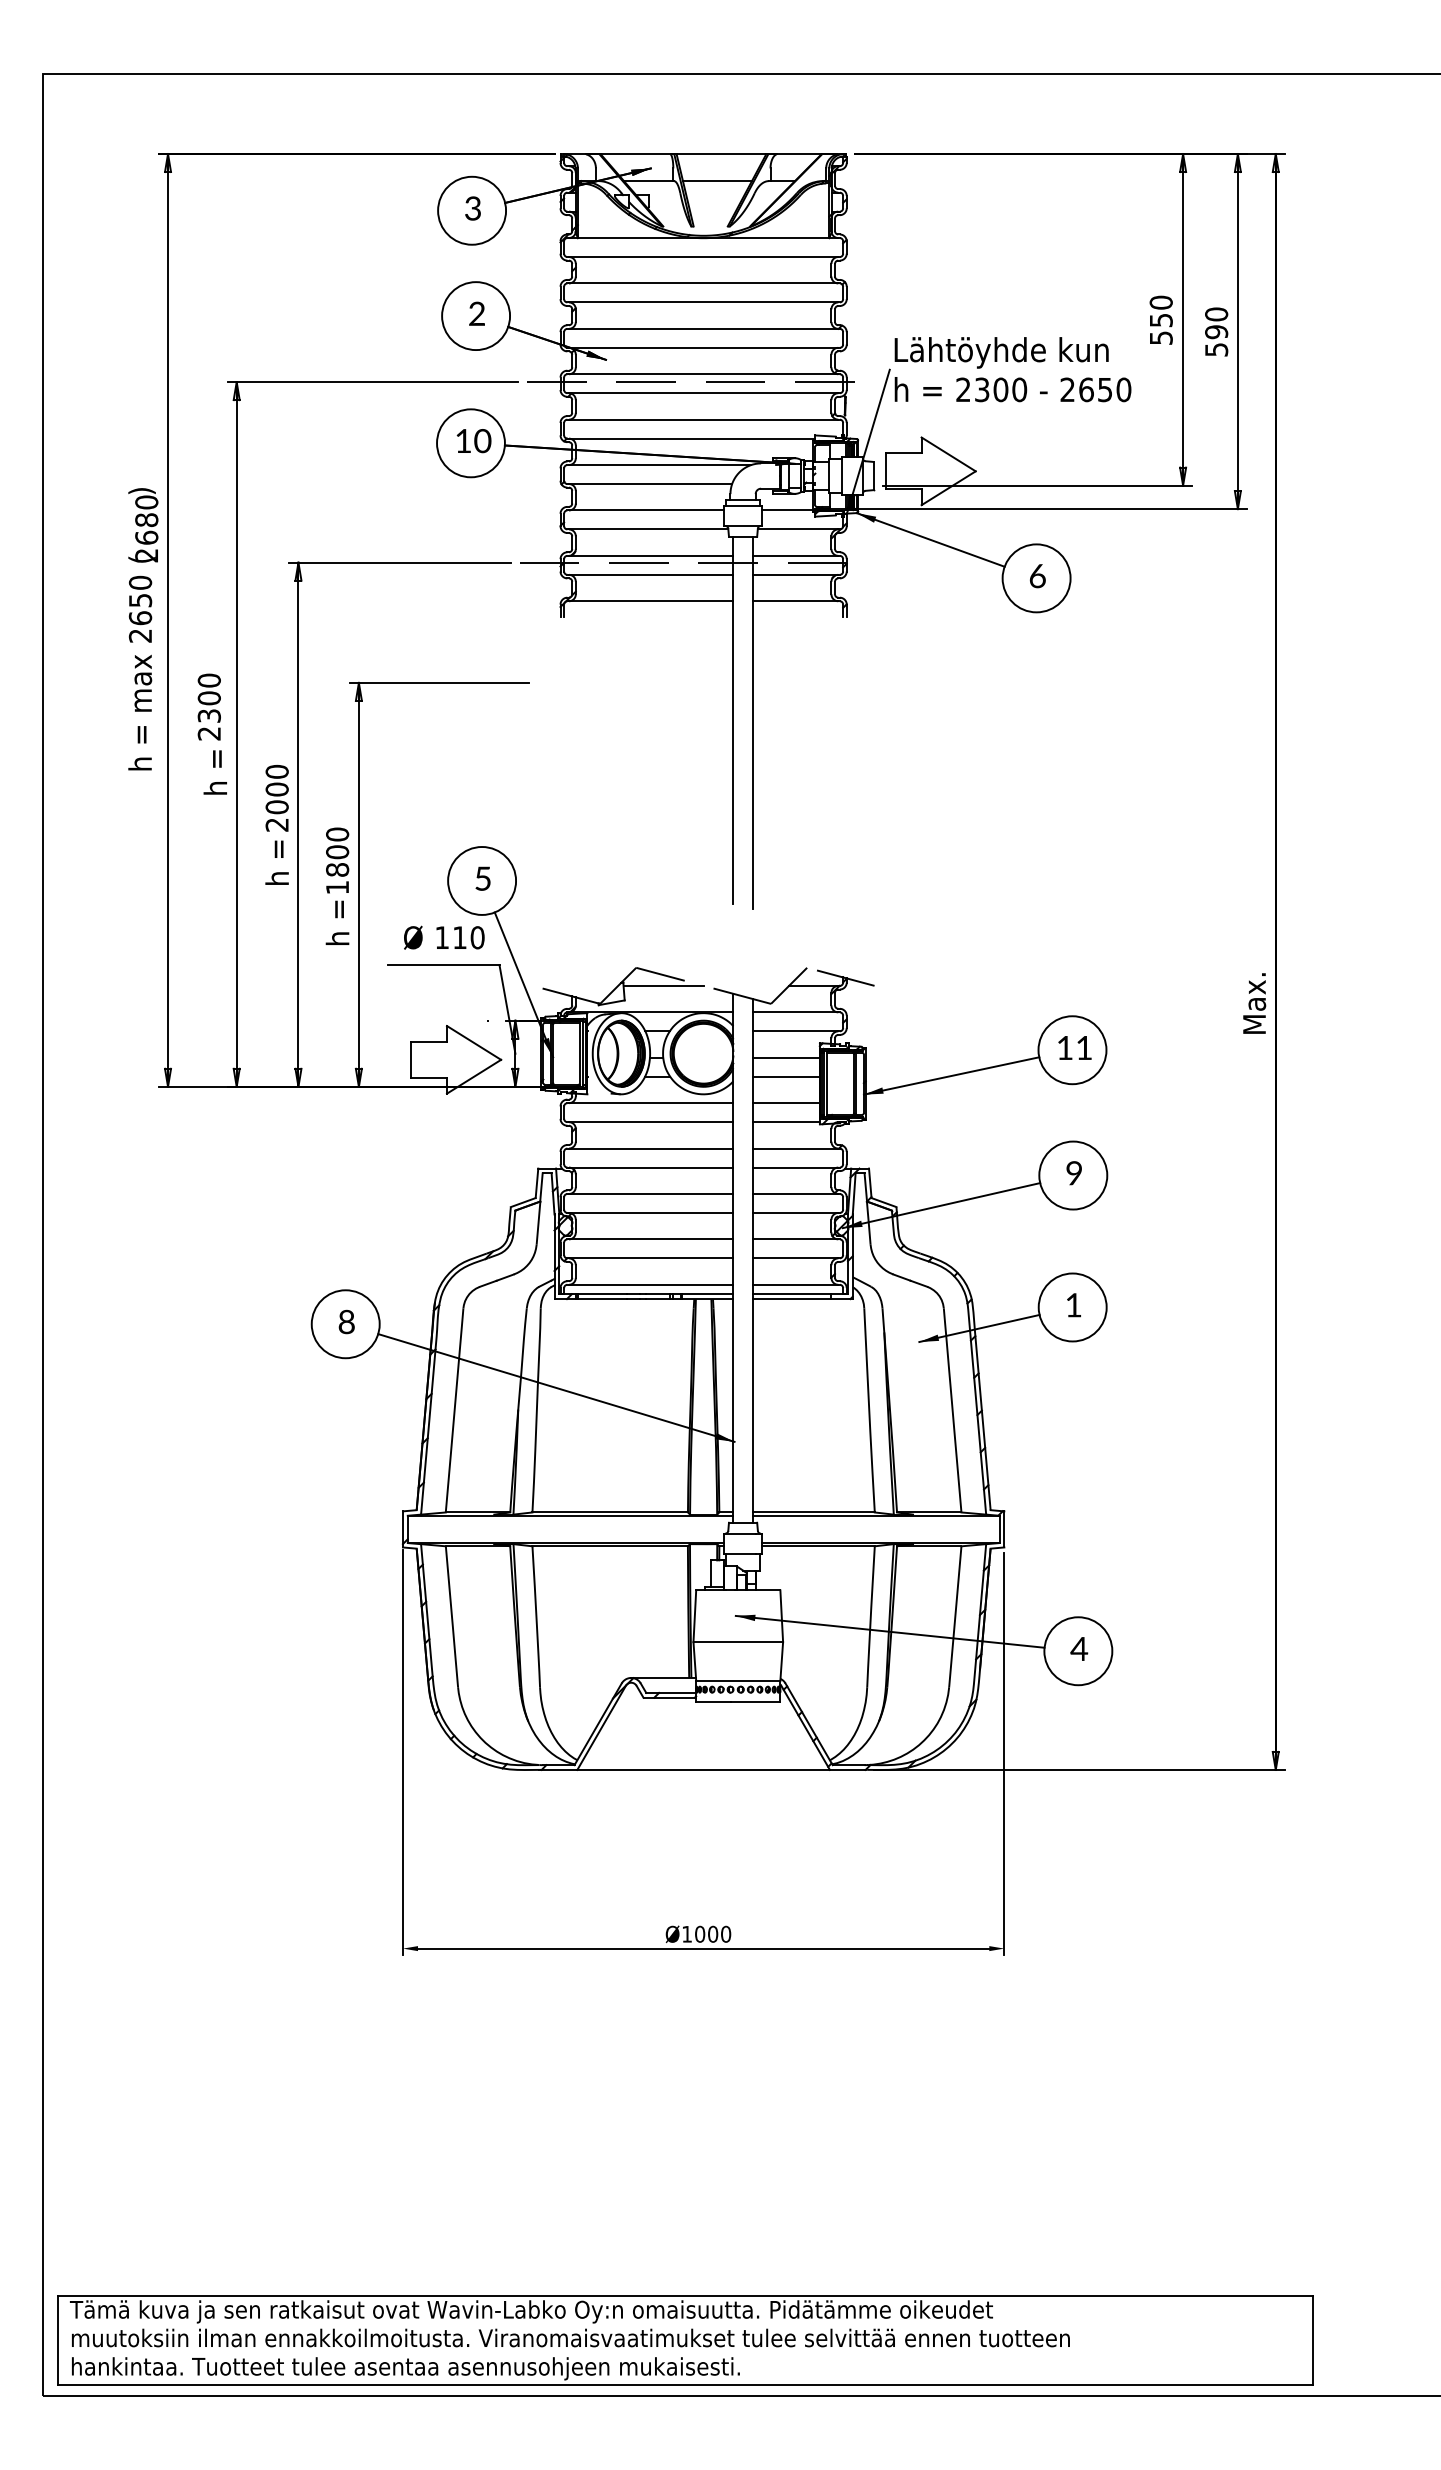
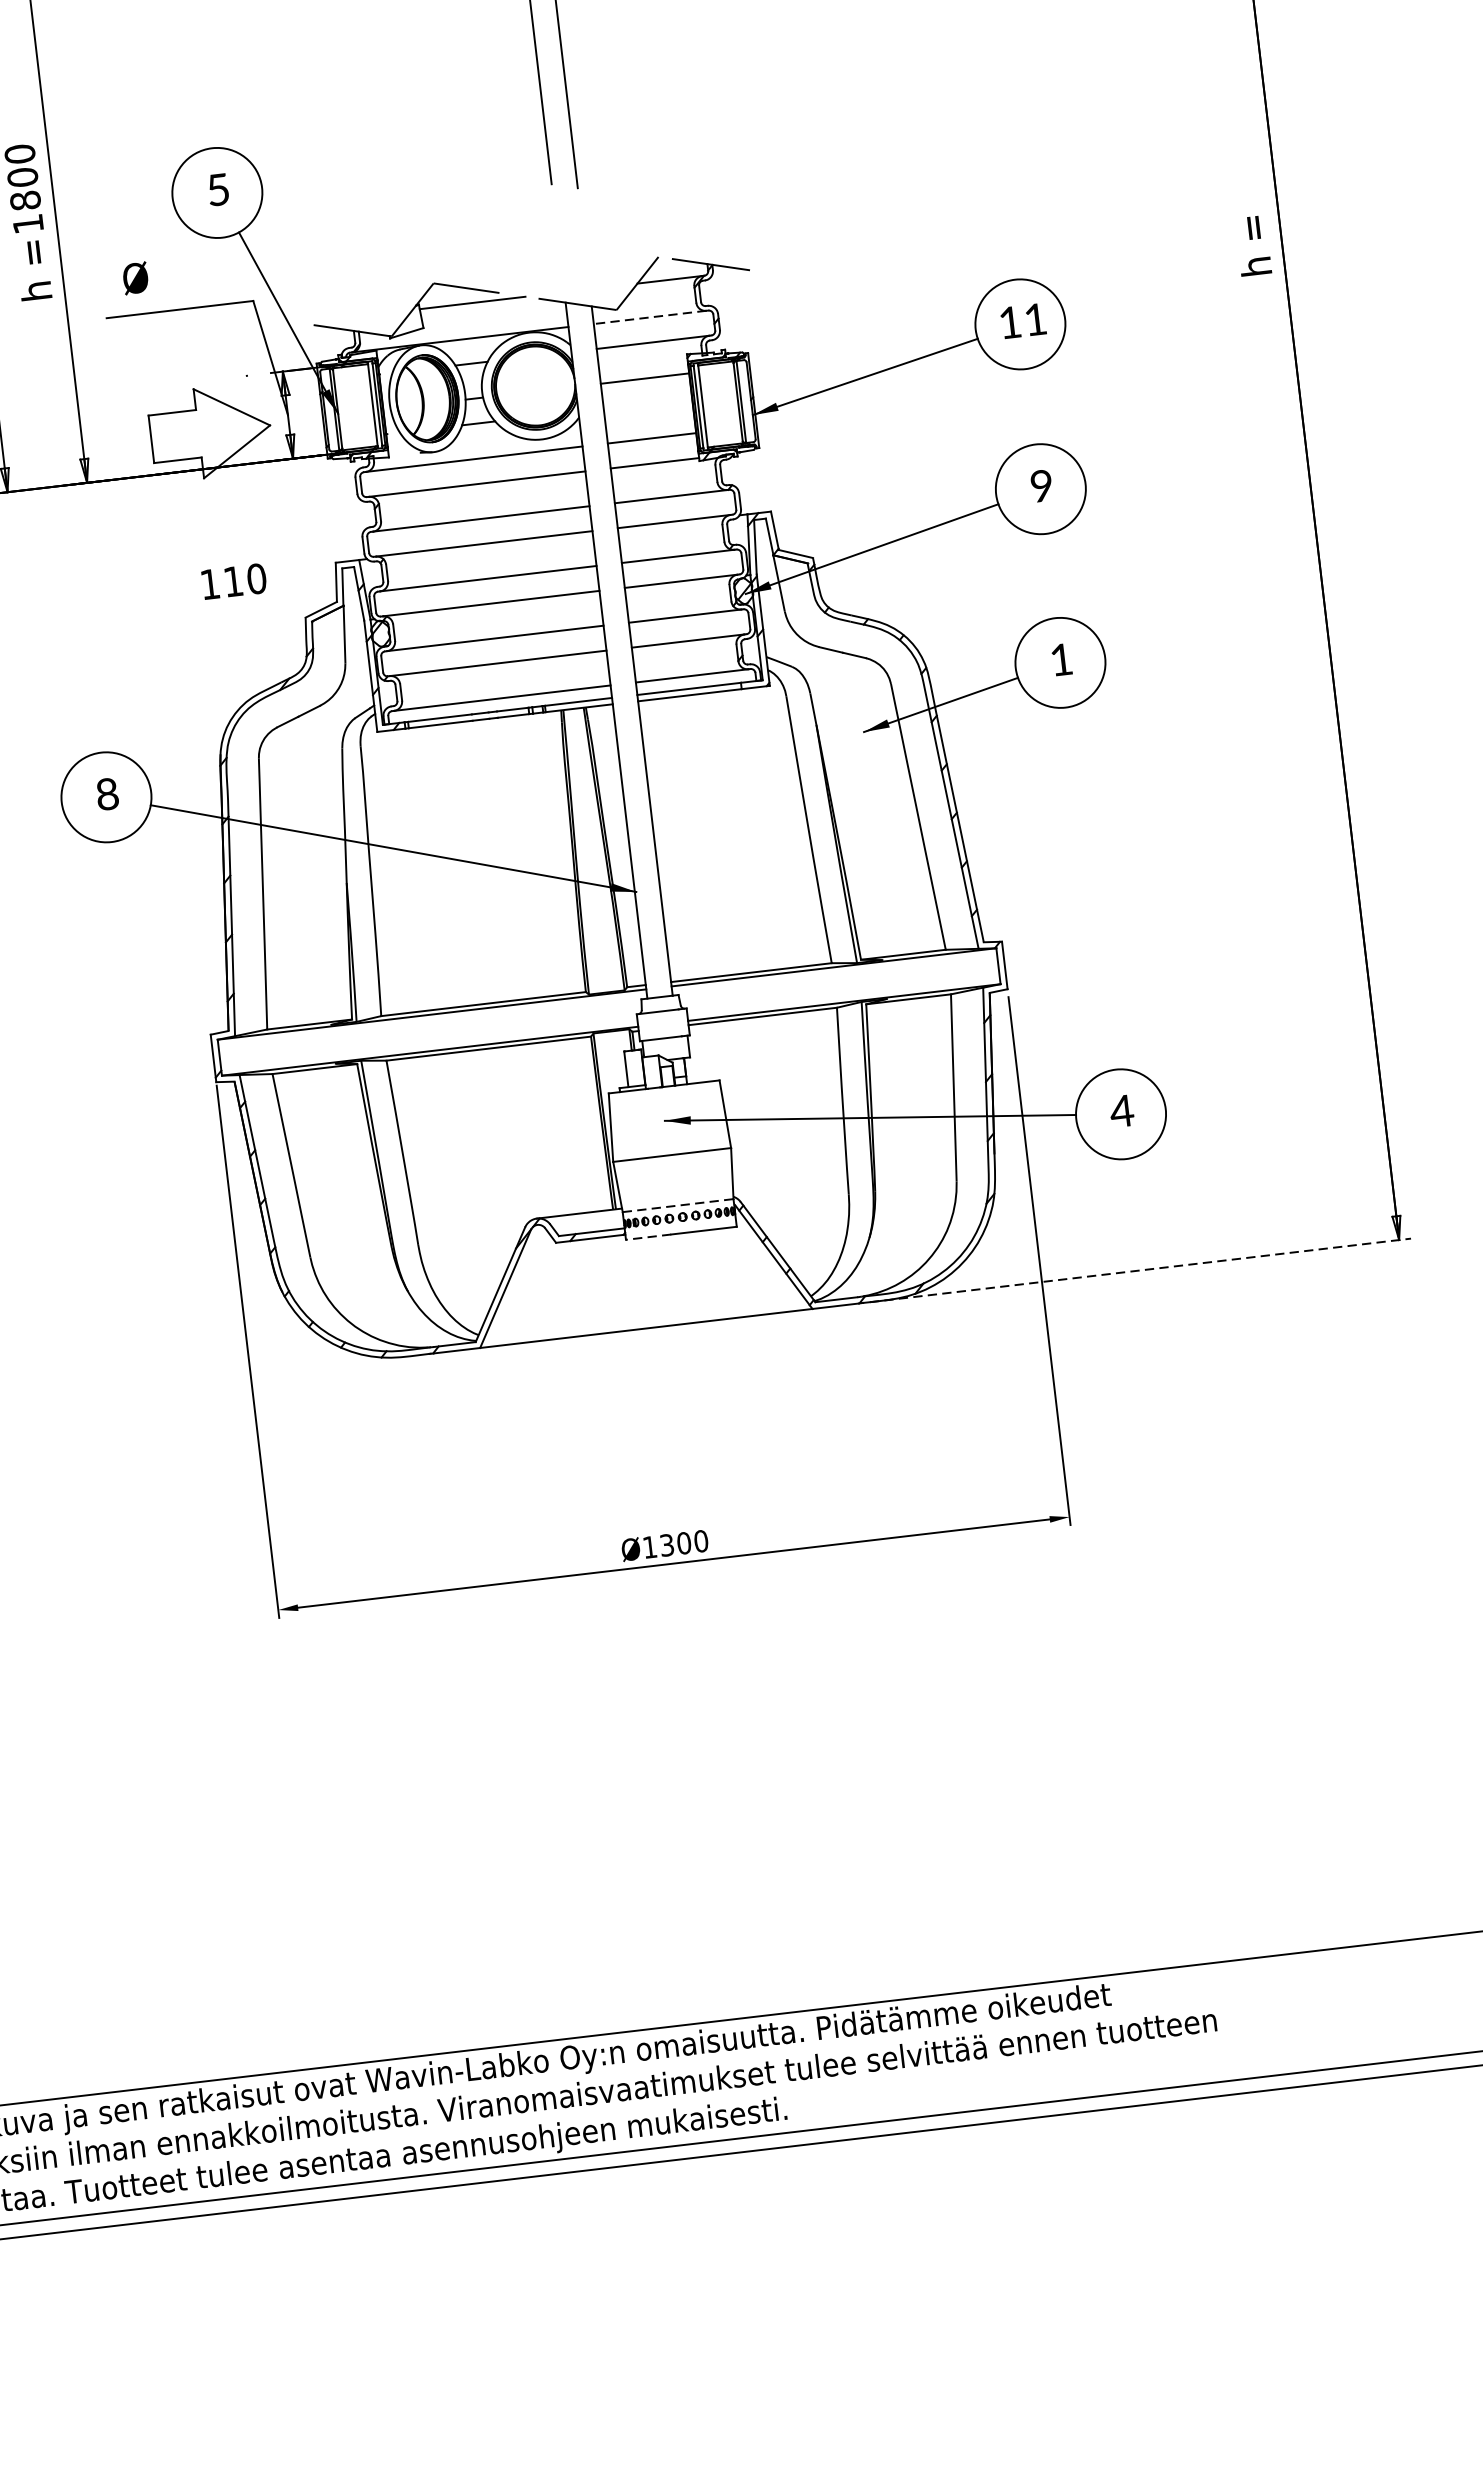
text: (460, 937) -> (234, 581), moved
text: (1254, 1003) -> (1252, 234), Max. -> h =
line: (795, 1012) -> (650, 317), solid -> dashed
line: (785, 1076) -> (646, 403), removed
line: (738, 1680) -> (678, 1205), solid -> dashed
line: (712, 1701) -> (647, 1237), solid -> dashed
line: (1079, 1769) -> (1140, 1269), solid -> dashed
text: (700, 1933) -> (667, 1544), Ø1000 -> Ø1300

